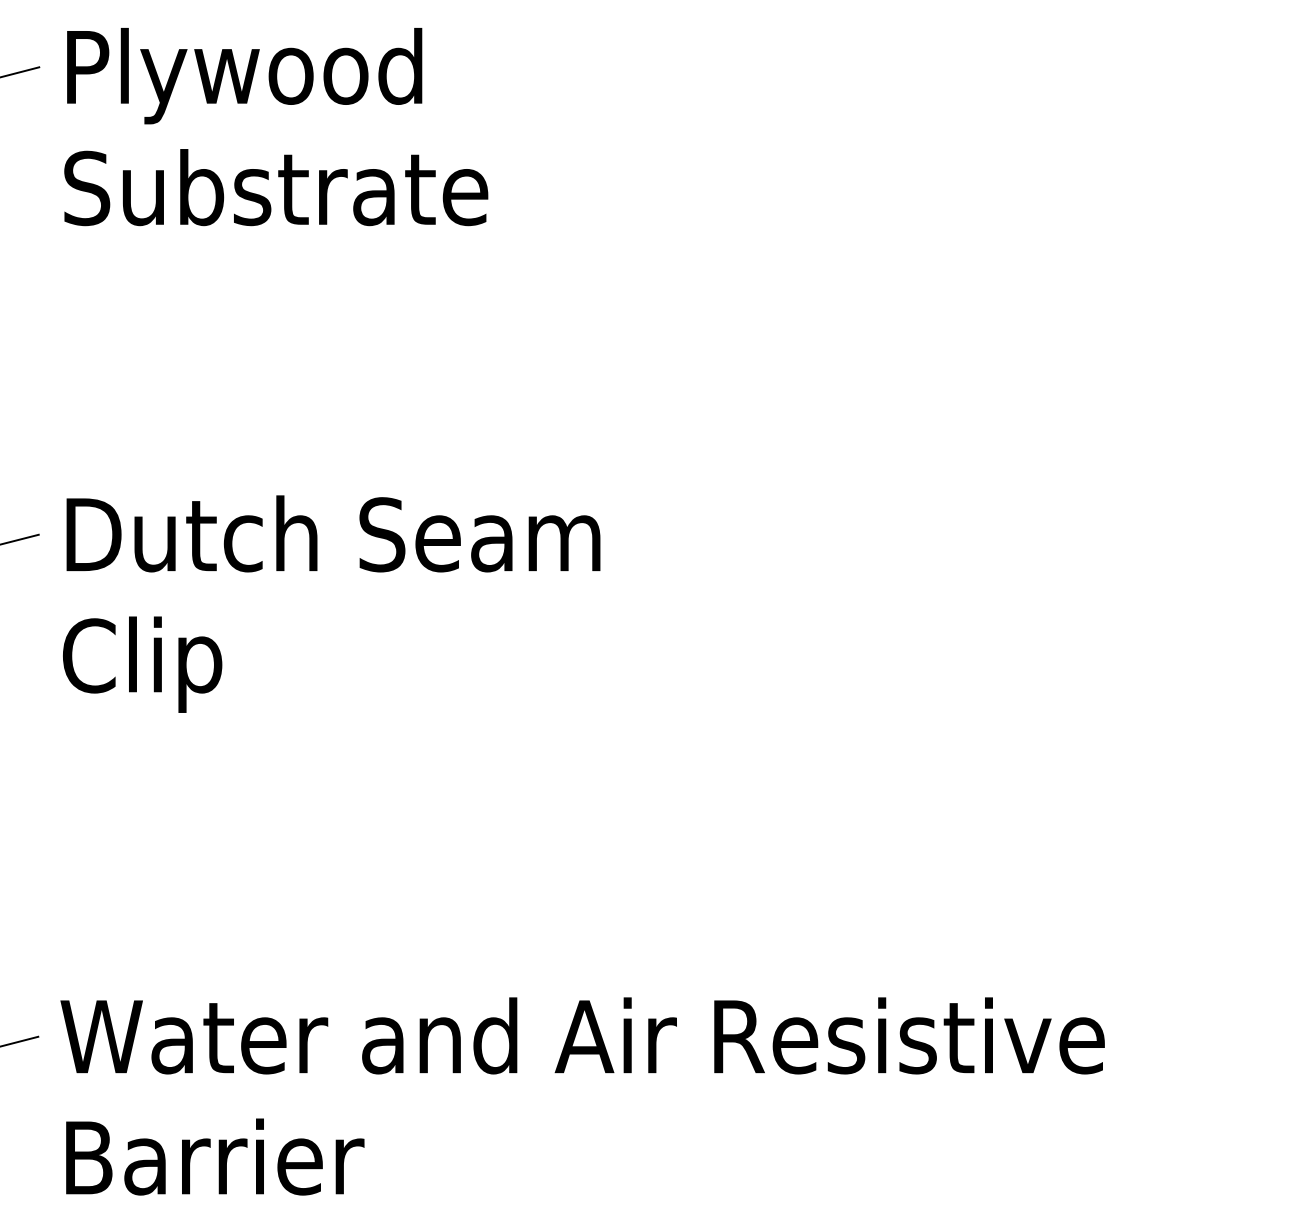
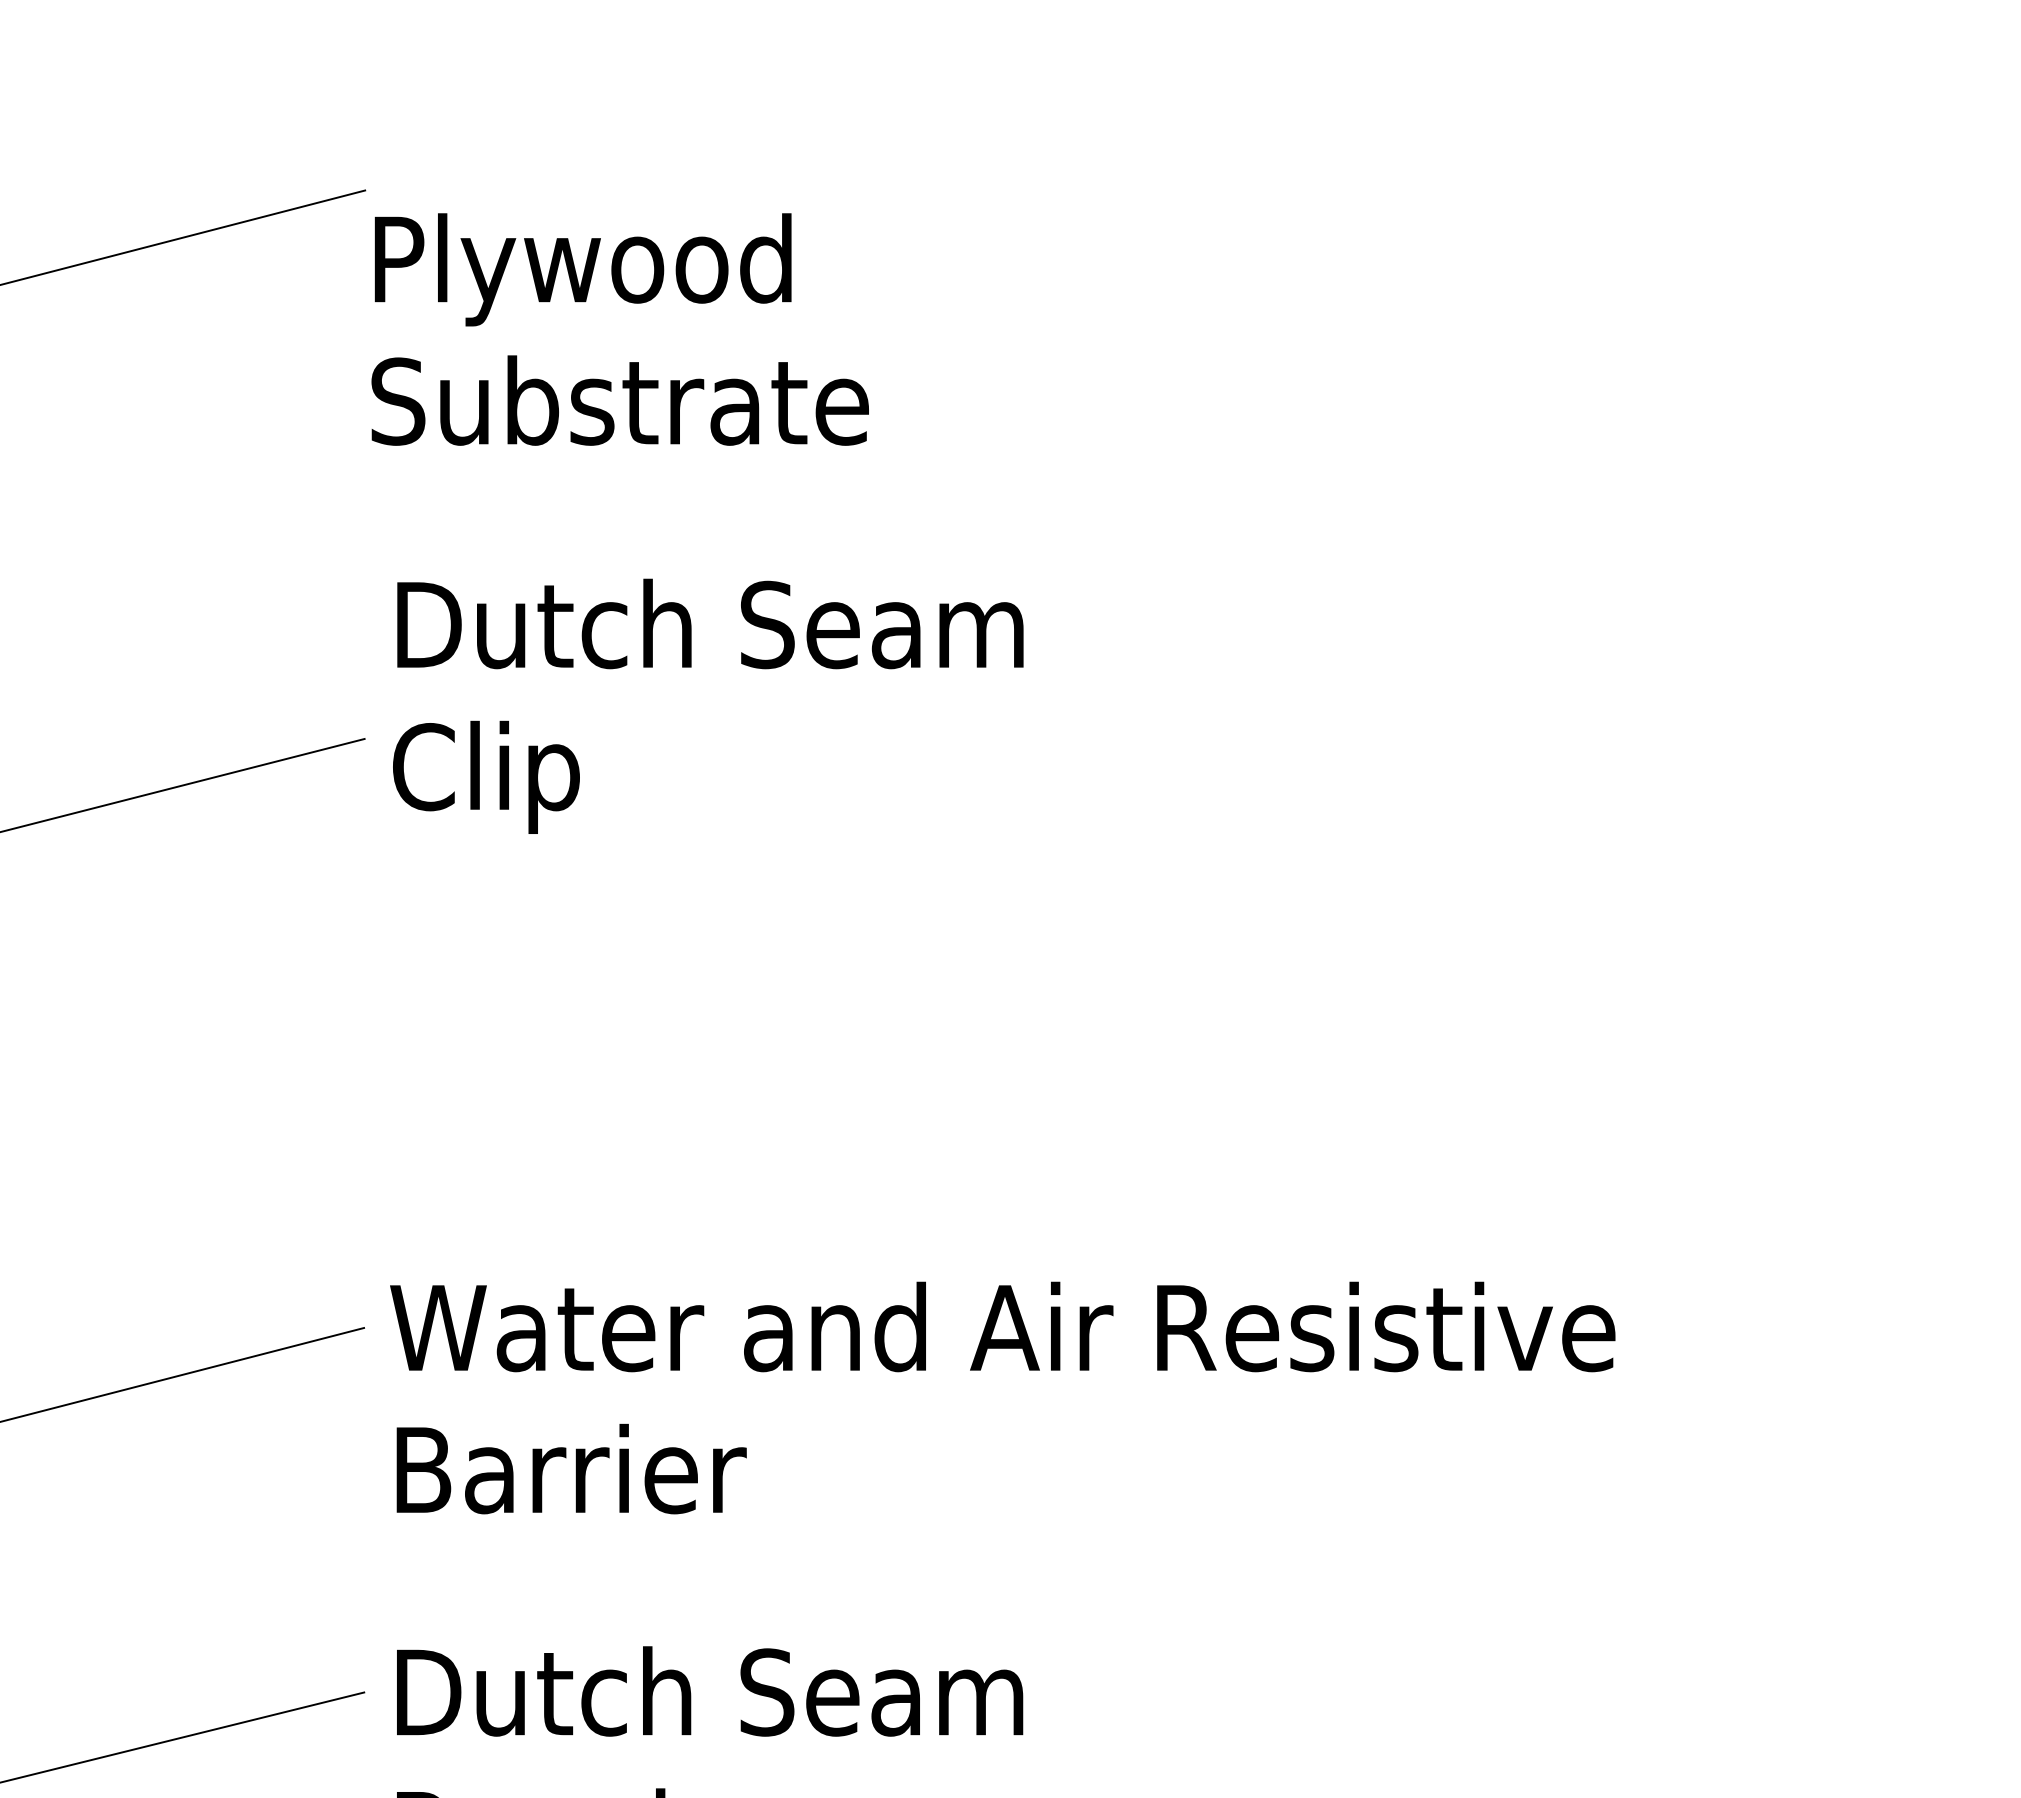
text: (275, 126) -> (619, 329), moved
text: (331, 603) -> (708, 705), moved

